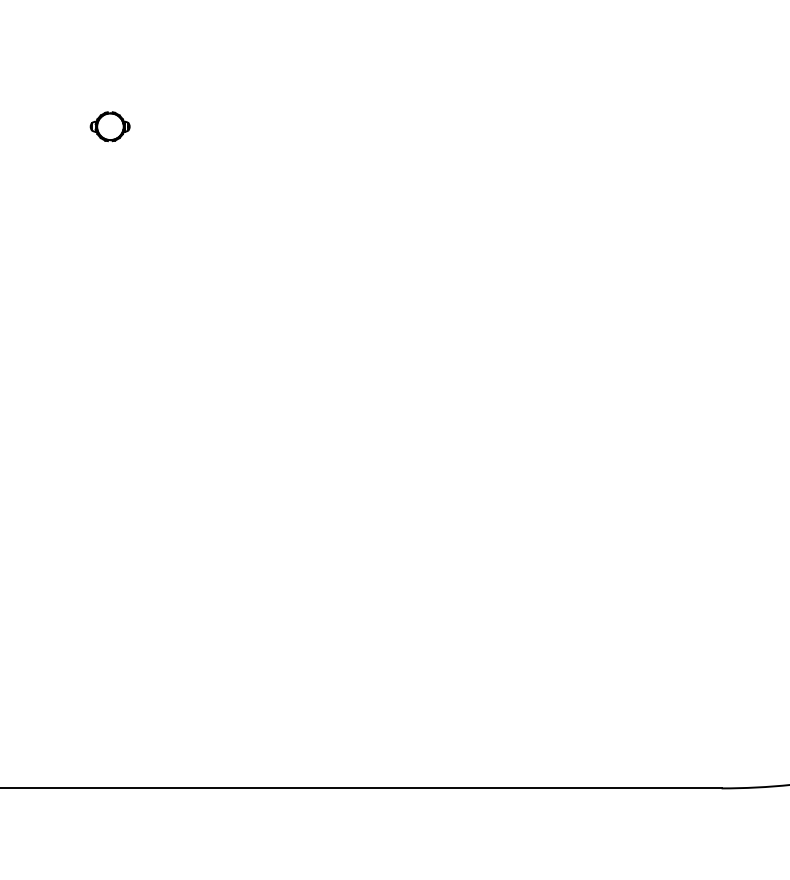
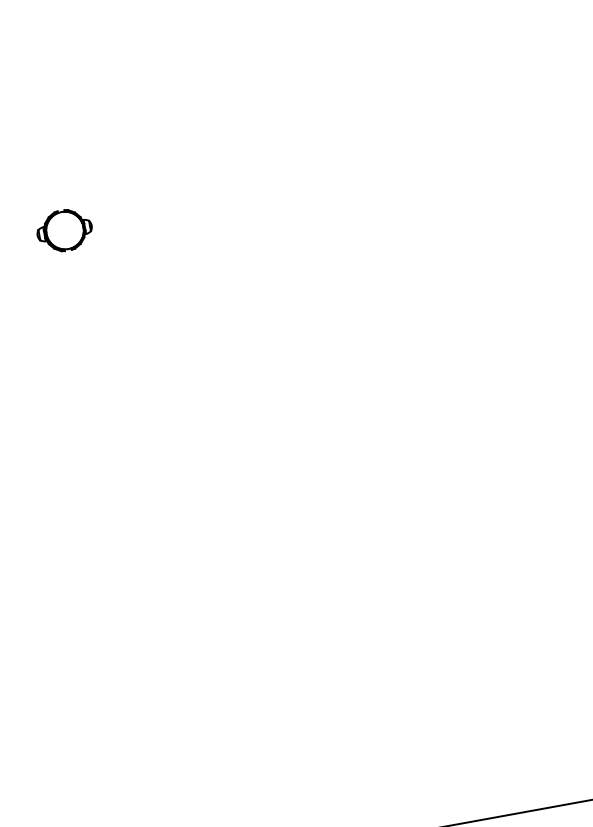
part: (109, 126) -> (63, 230), size x1.43

